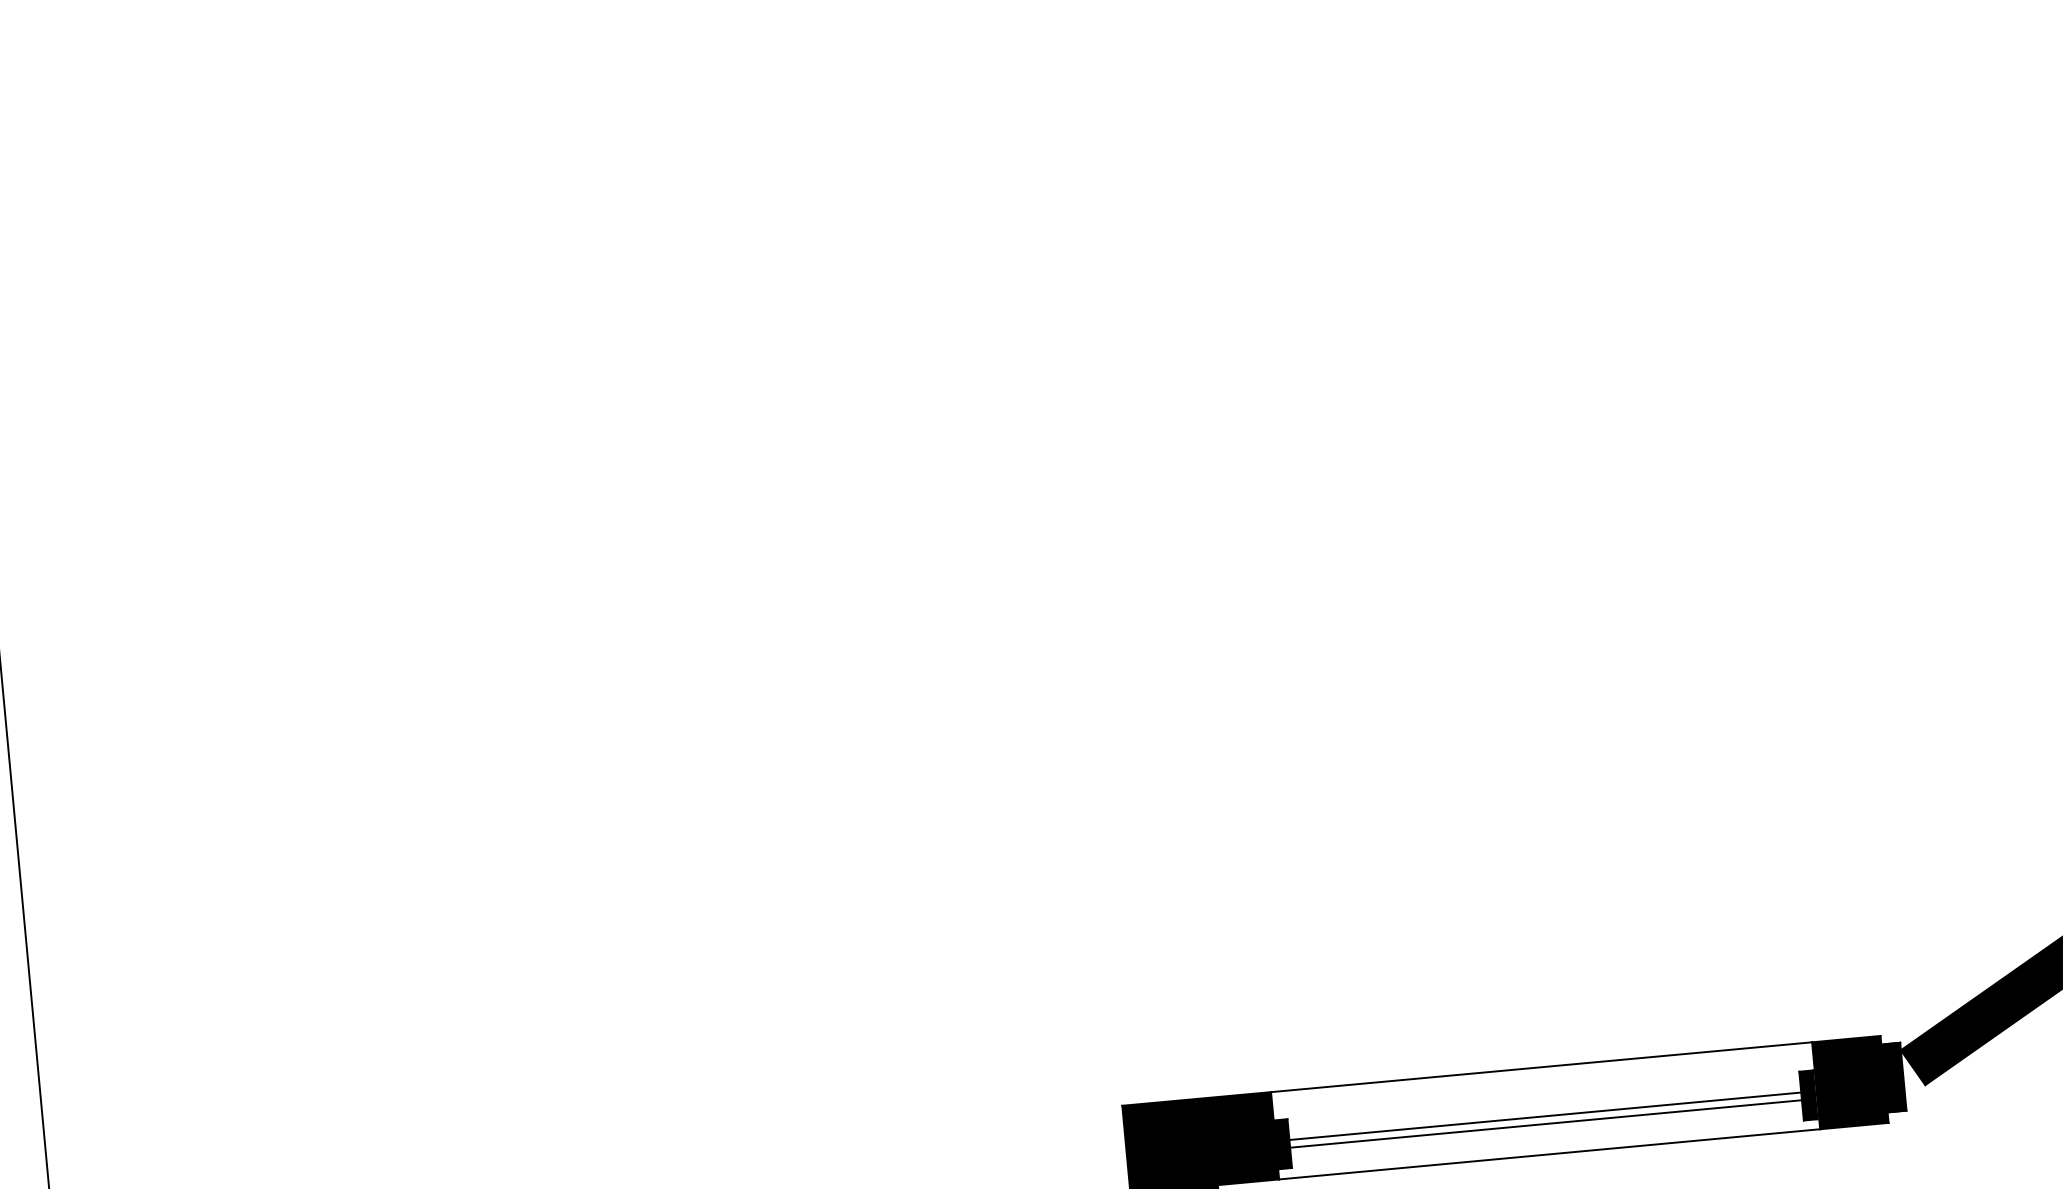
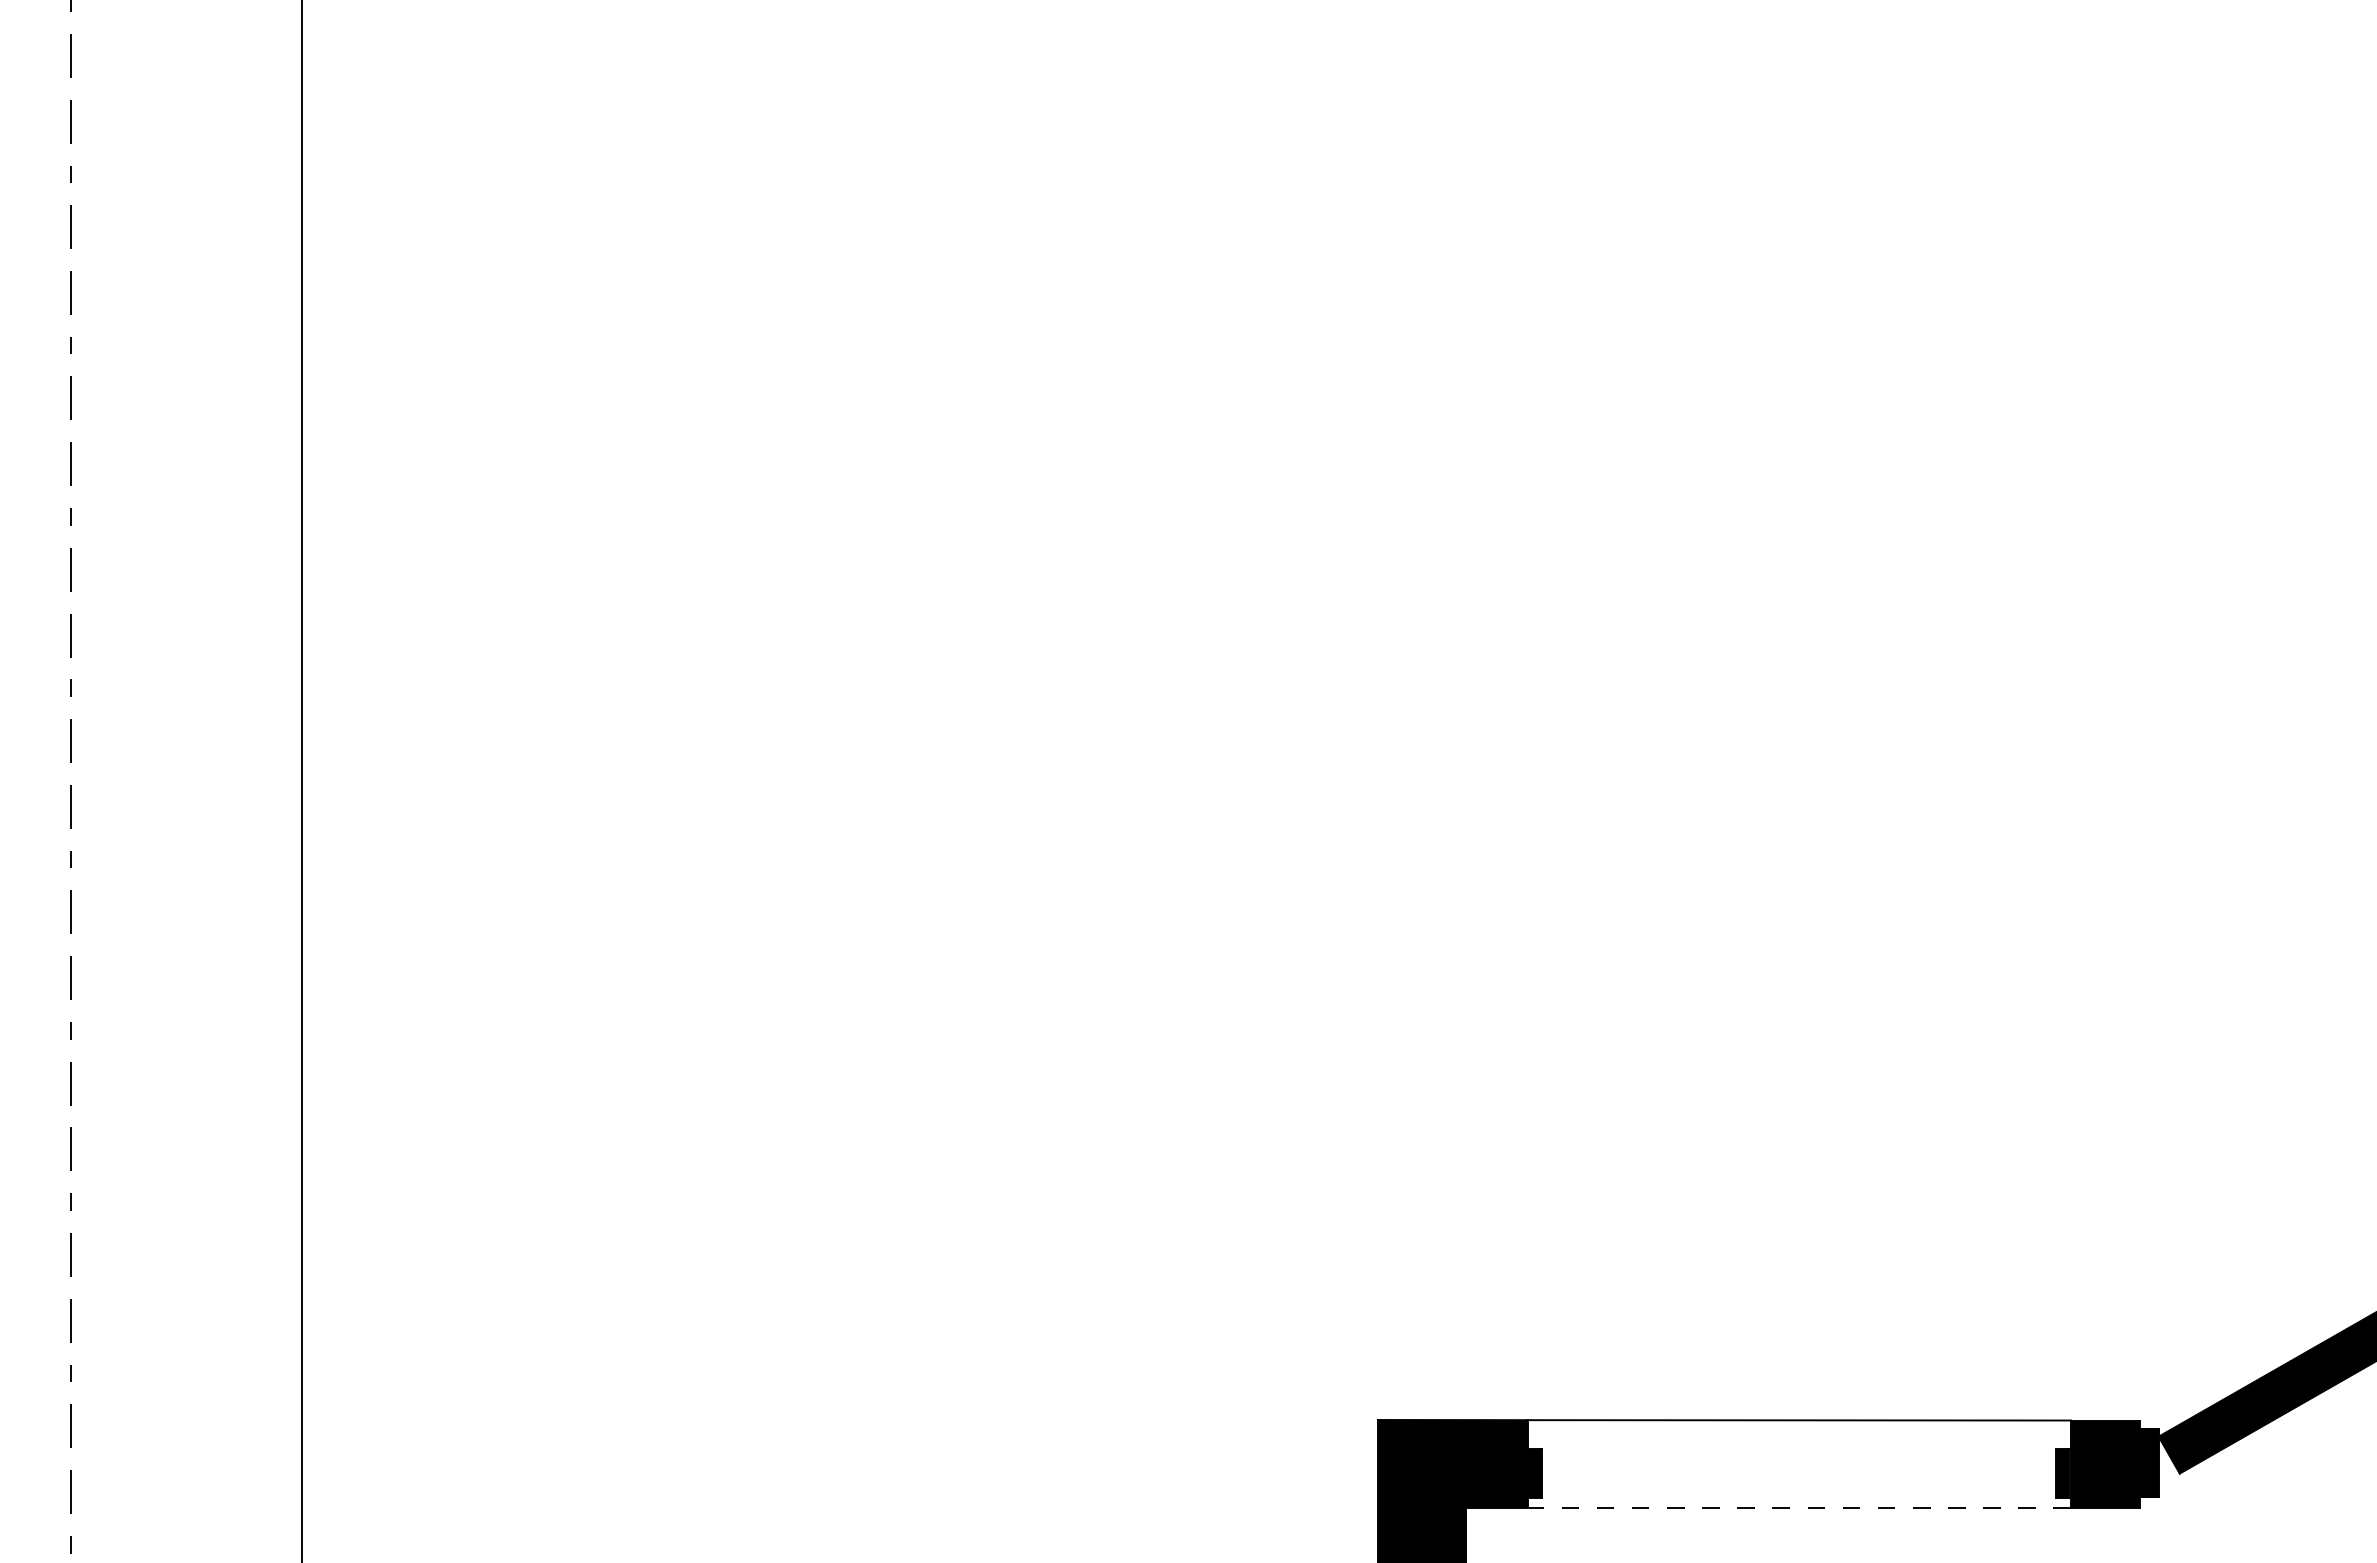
line: (1545, 1116) -> (1798, 1469), removed
line: (1546, 1124) -> (1798, 1477), removed
line: (1549, 1153) -> (1799, 1507), solid -> dashed

